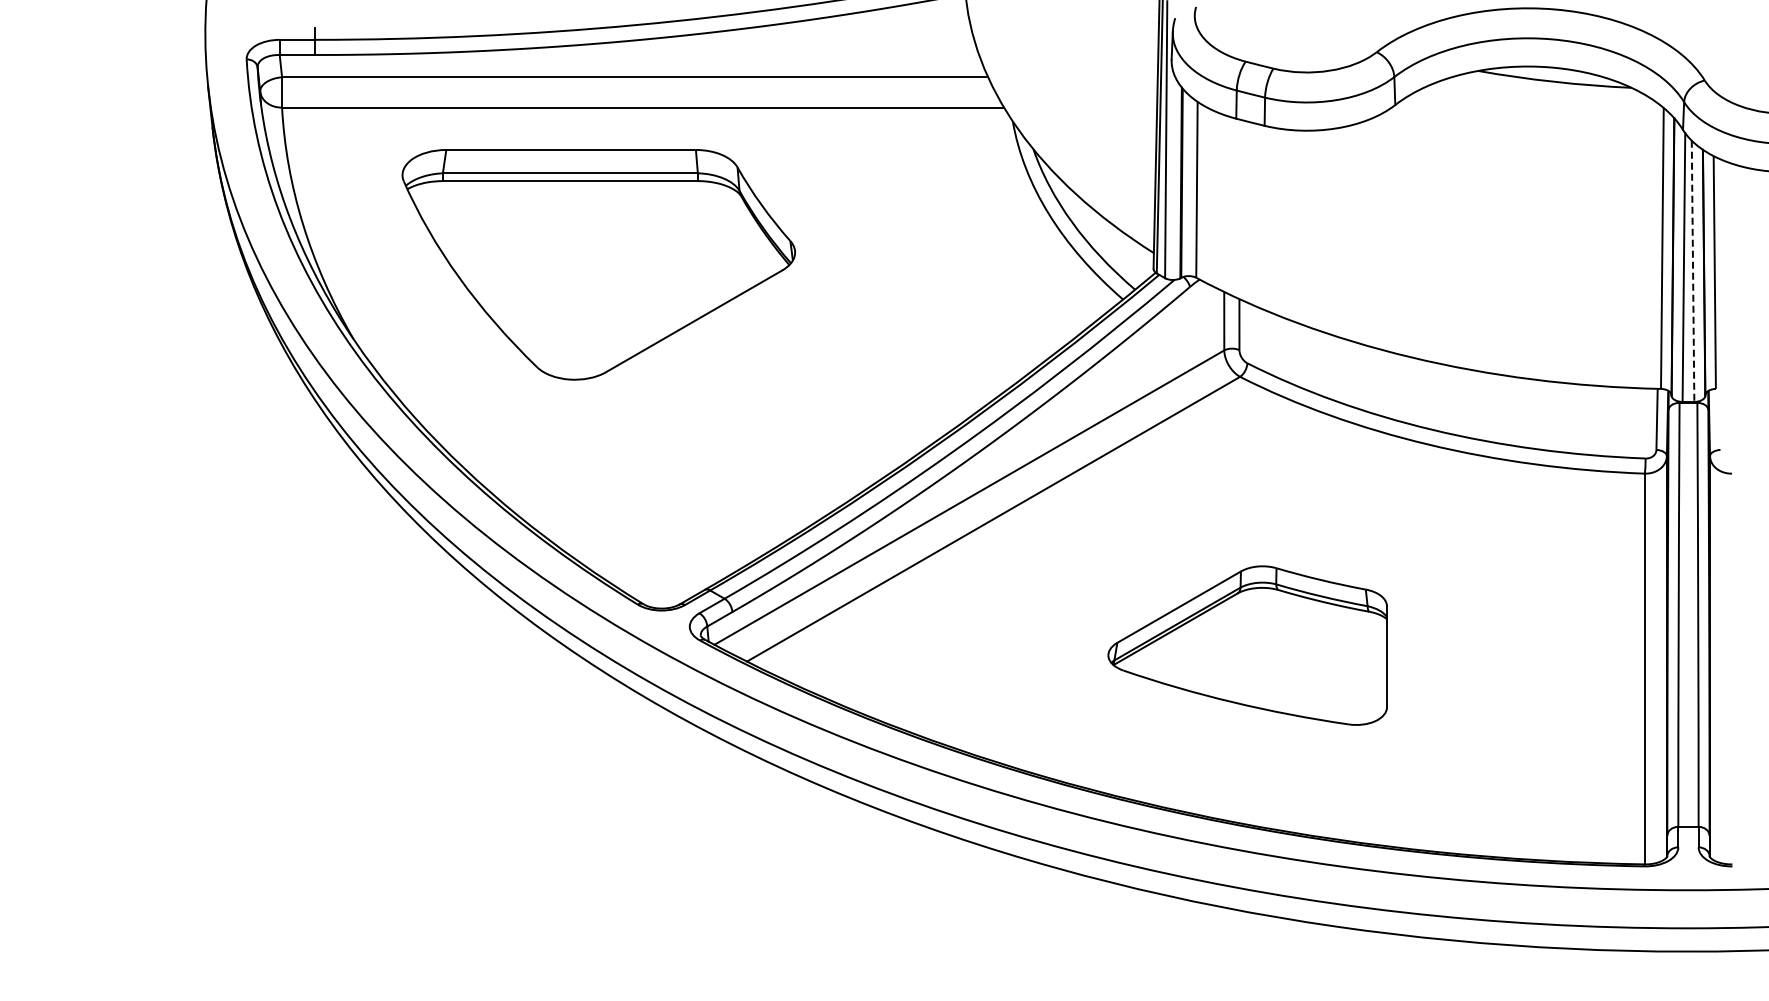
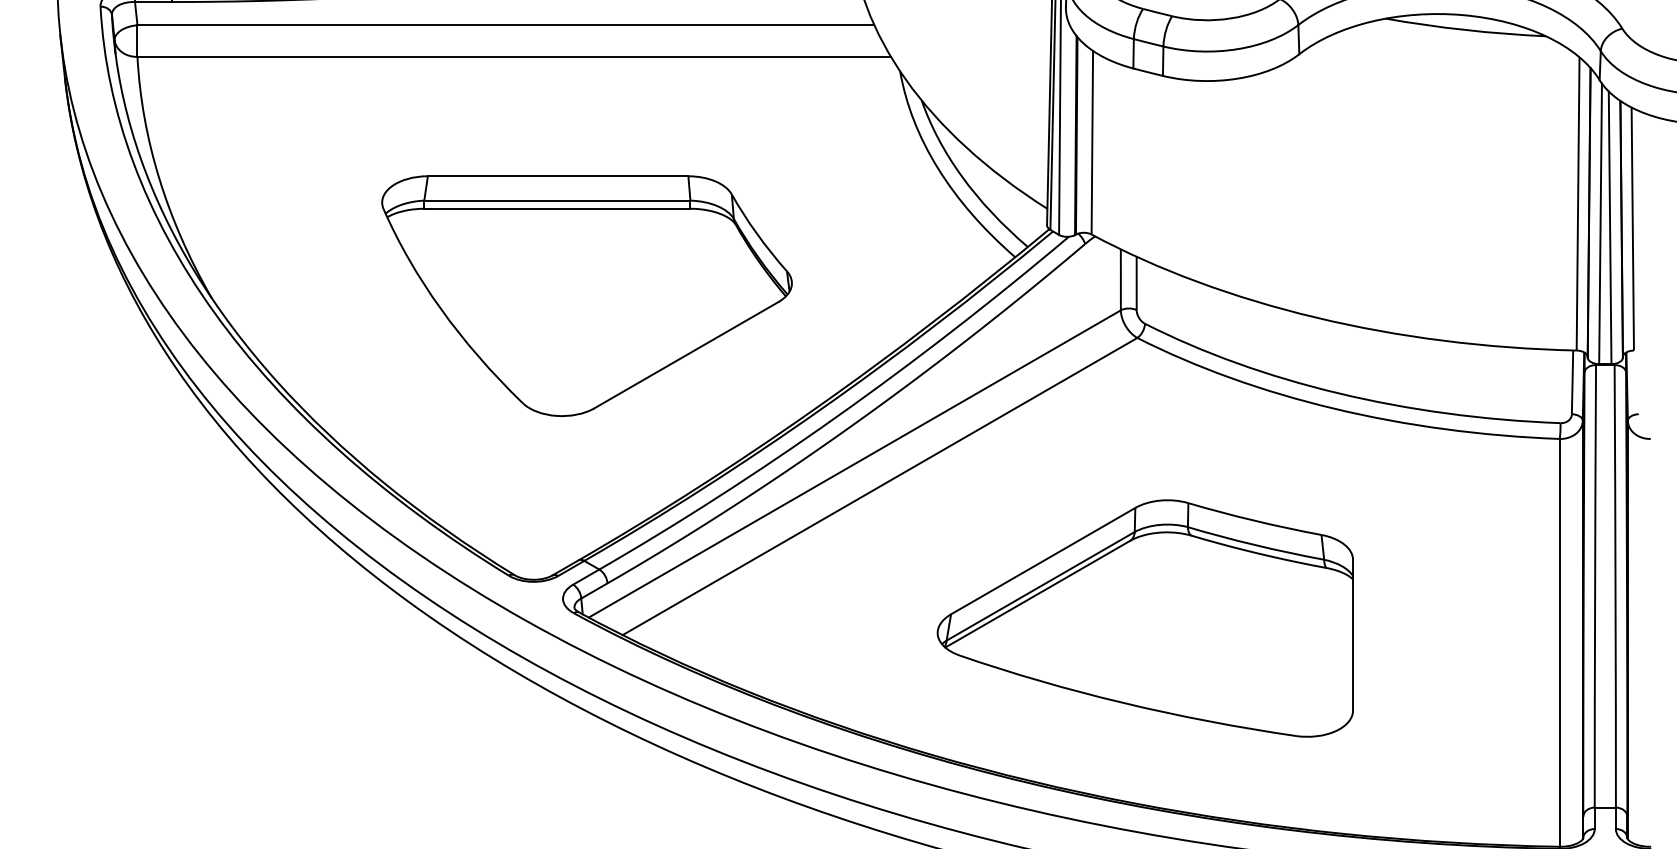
part: (598, 264) -> (586, 295), moved
line: (1693, 271) -> (1610, 227), dashed -> solid
part: (1247, 645) -> (1145, 618), size x1.43

